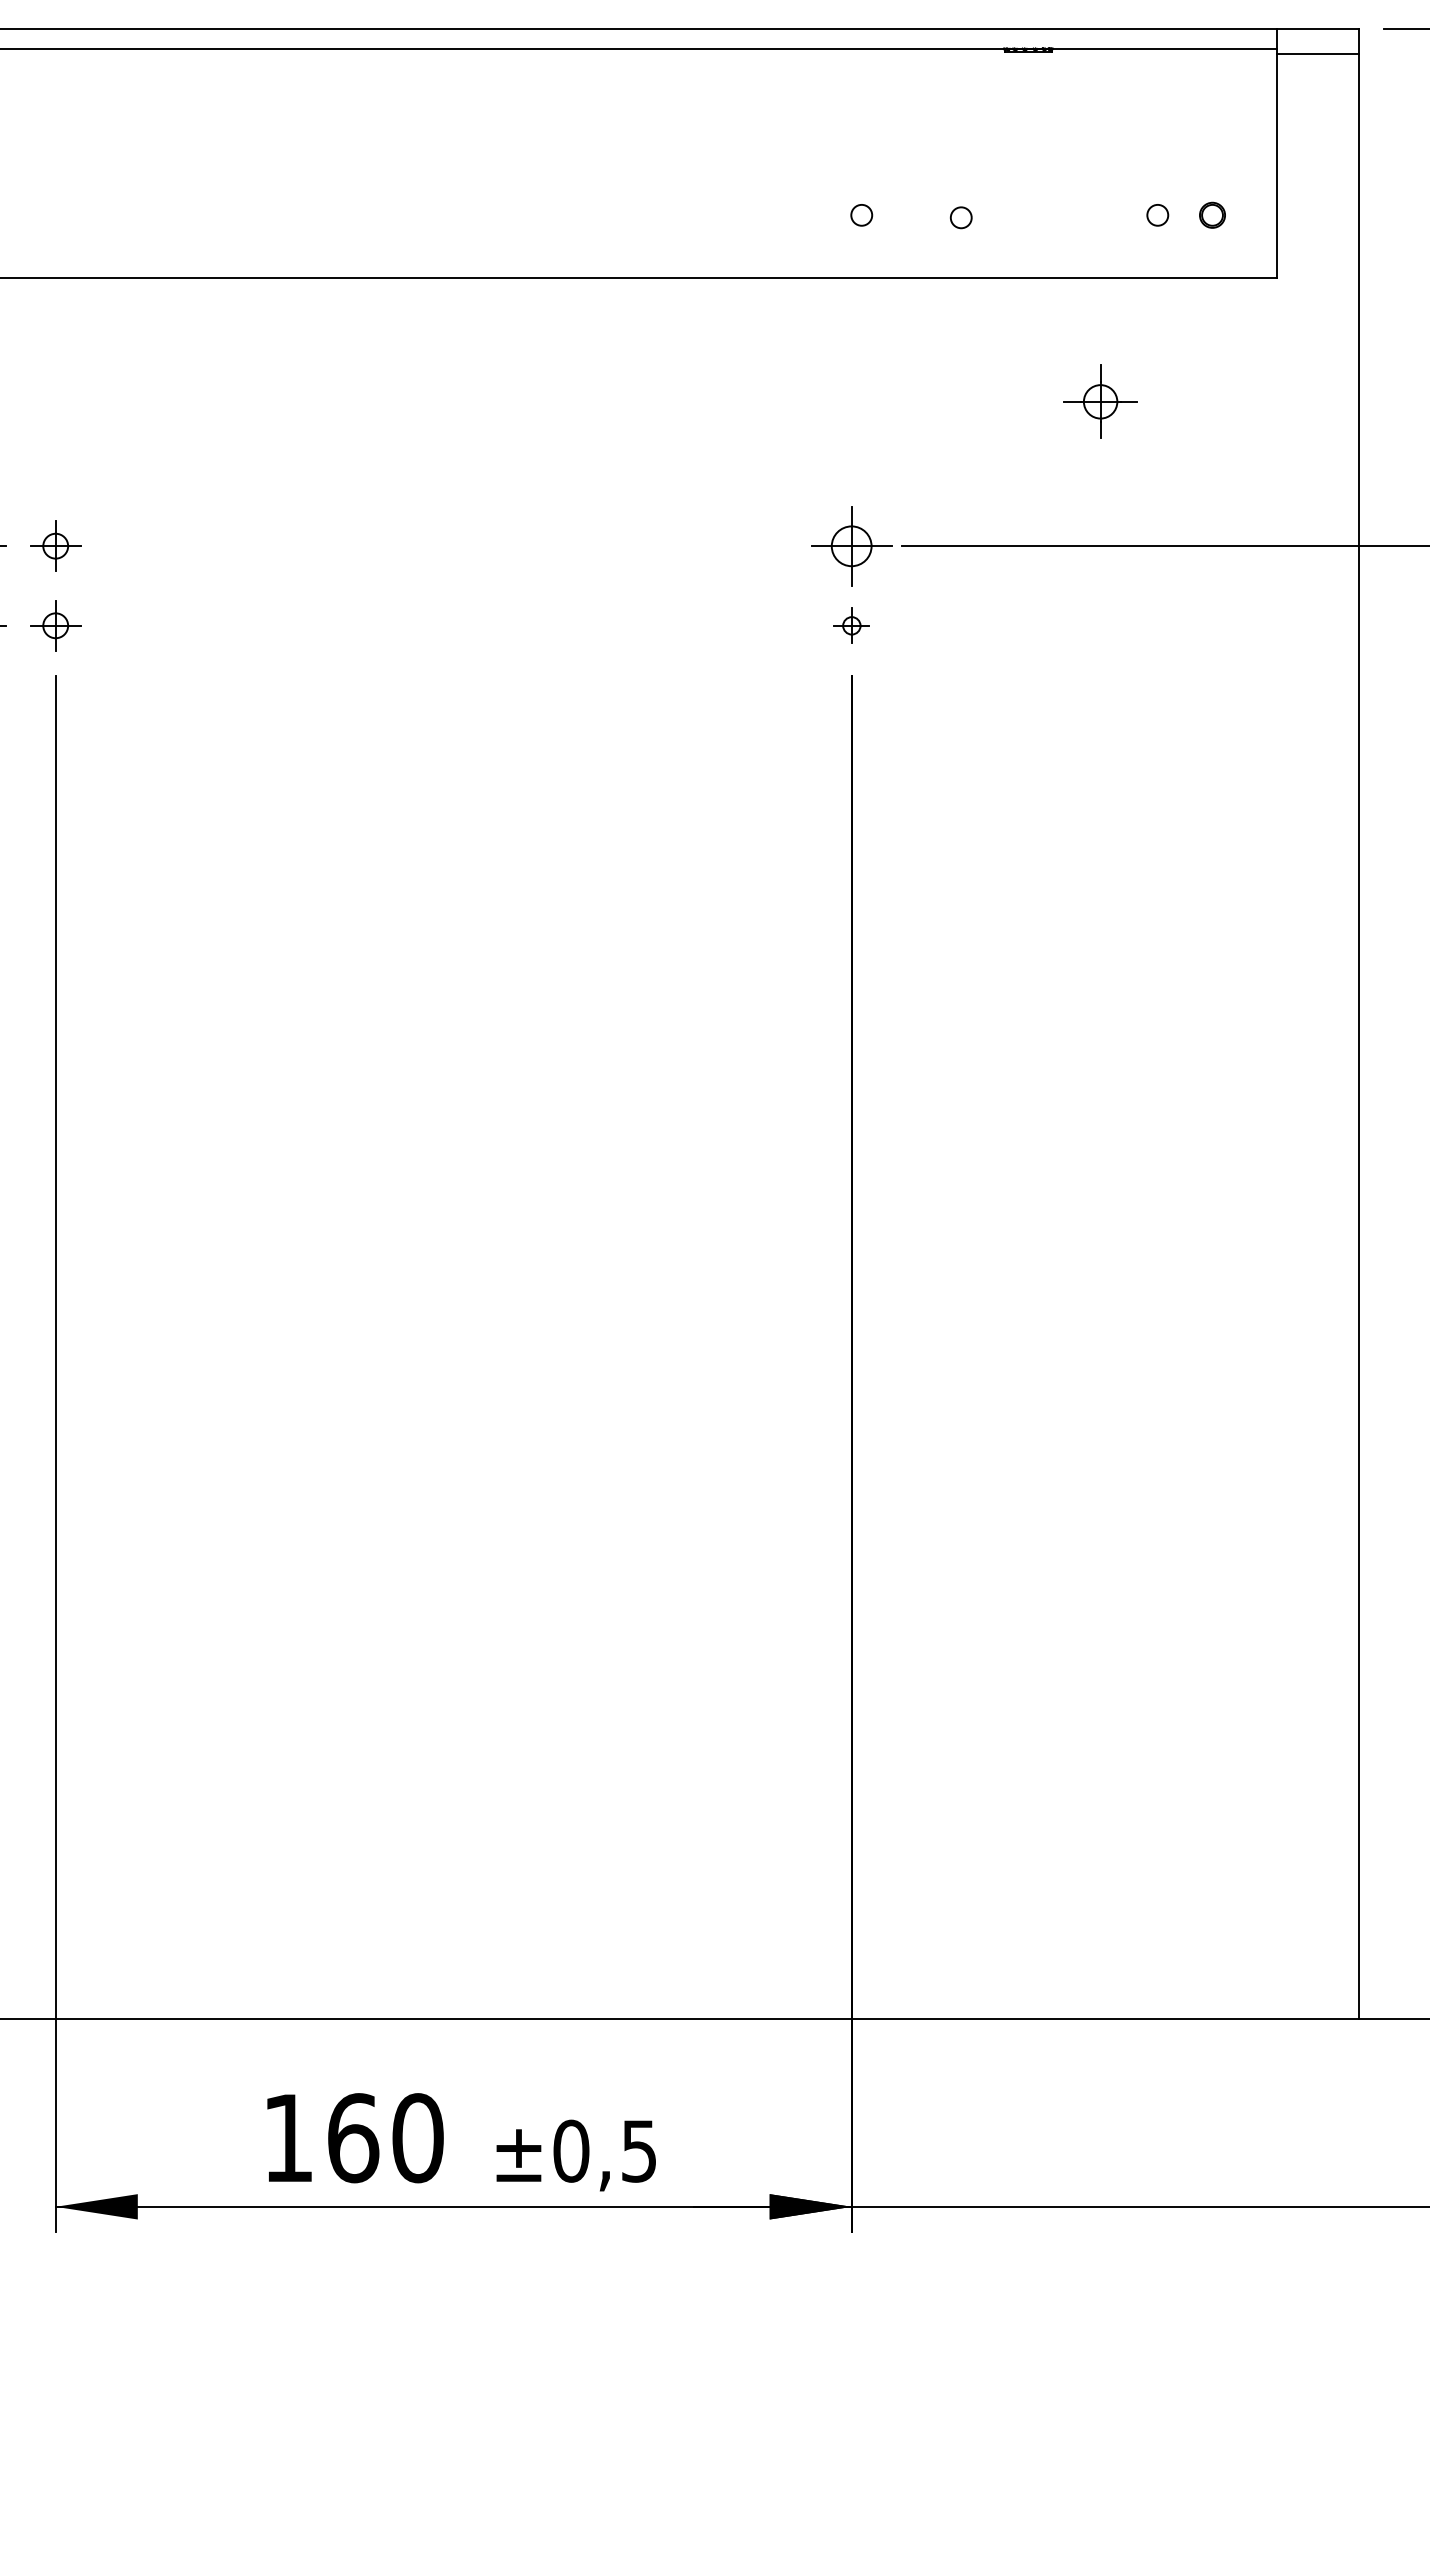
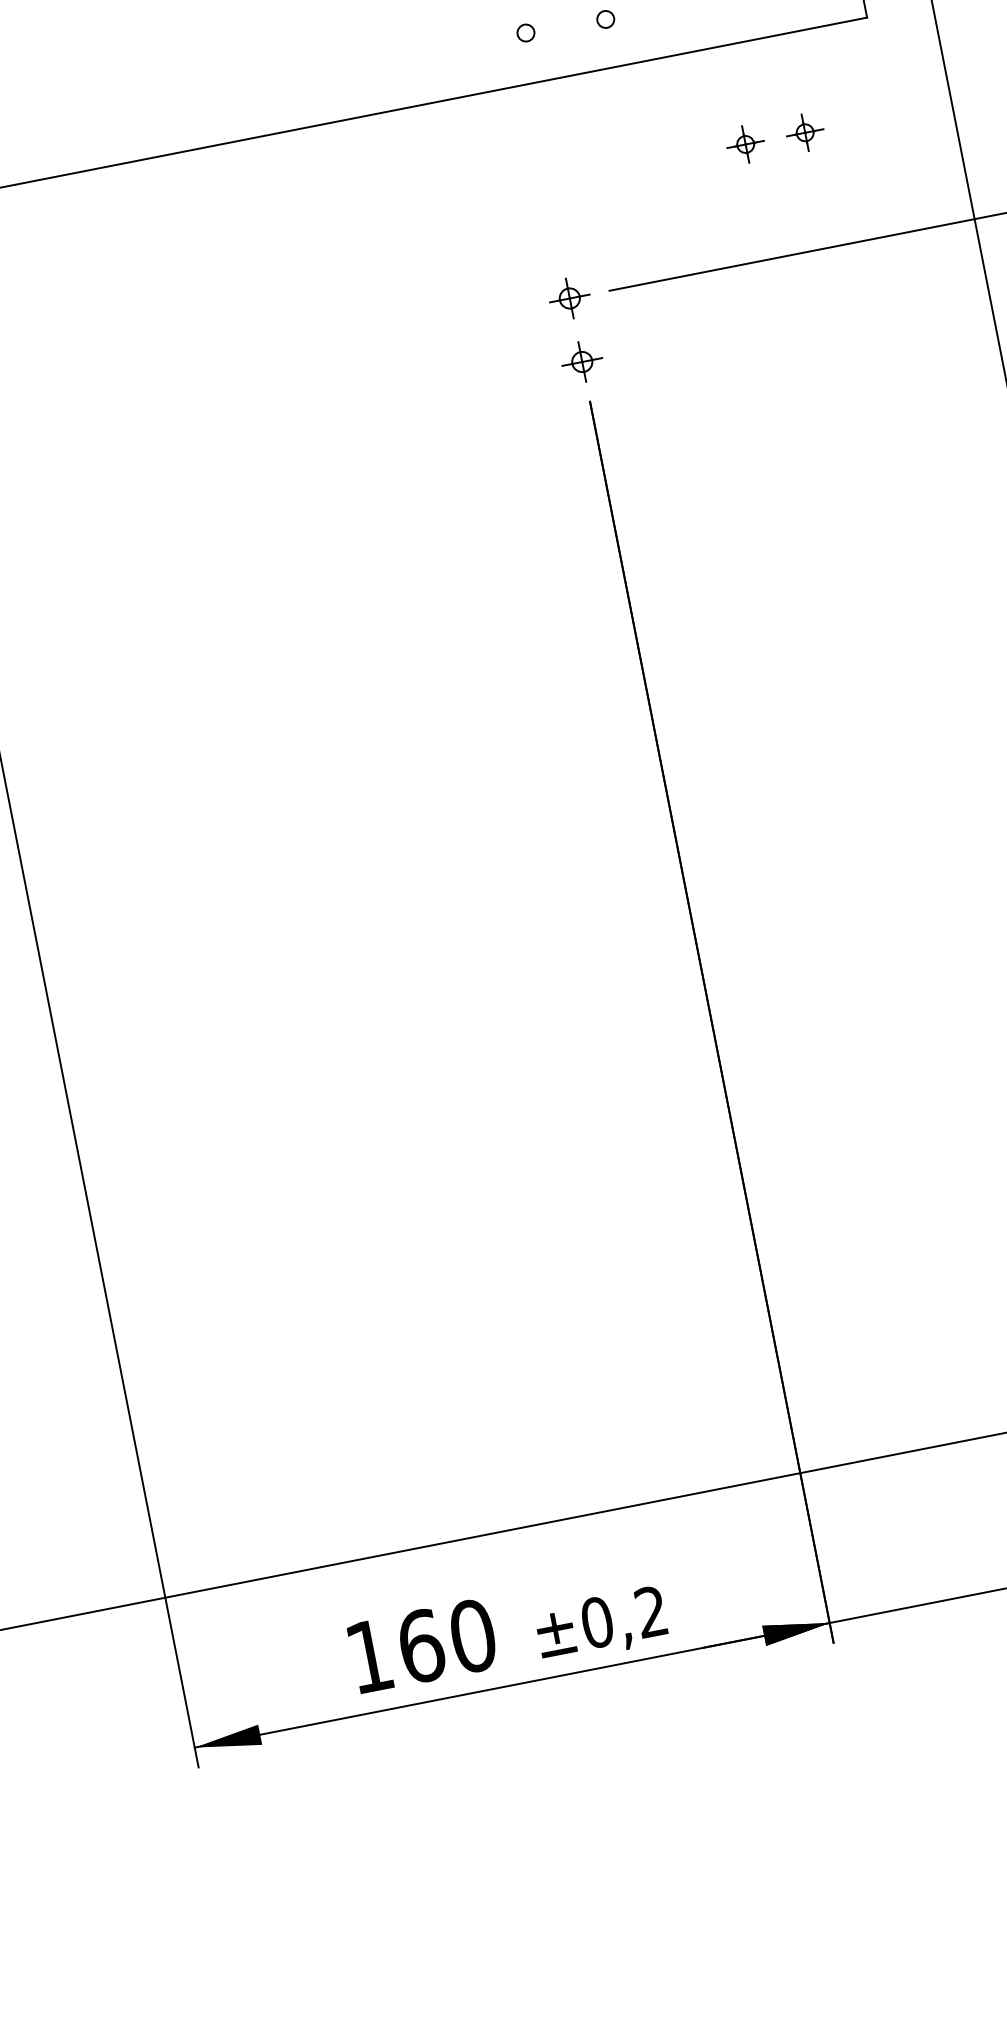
part: (1100, 401) -> (745, 144), size x0.62
part: (1174, 401) -> (804, 132), added
part: (851, 545) -> (569, 298), size x0.62
part: (851, 625) -> (582, 361), size x1.43
text: (638, 2150) -> (650, 1611), ±0,5 -> ±0,2

